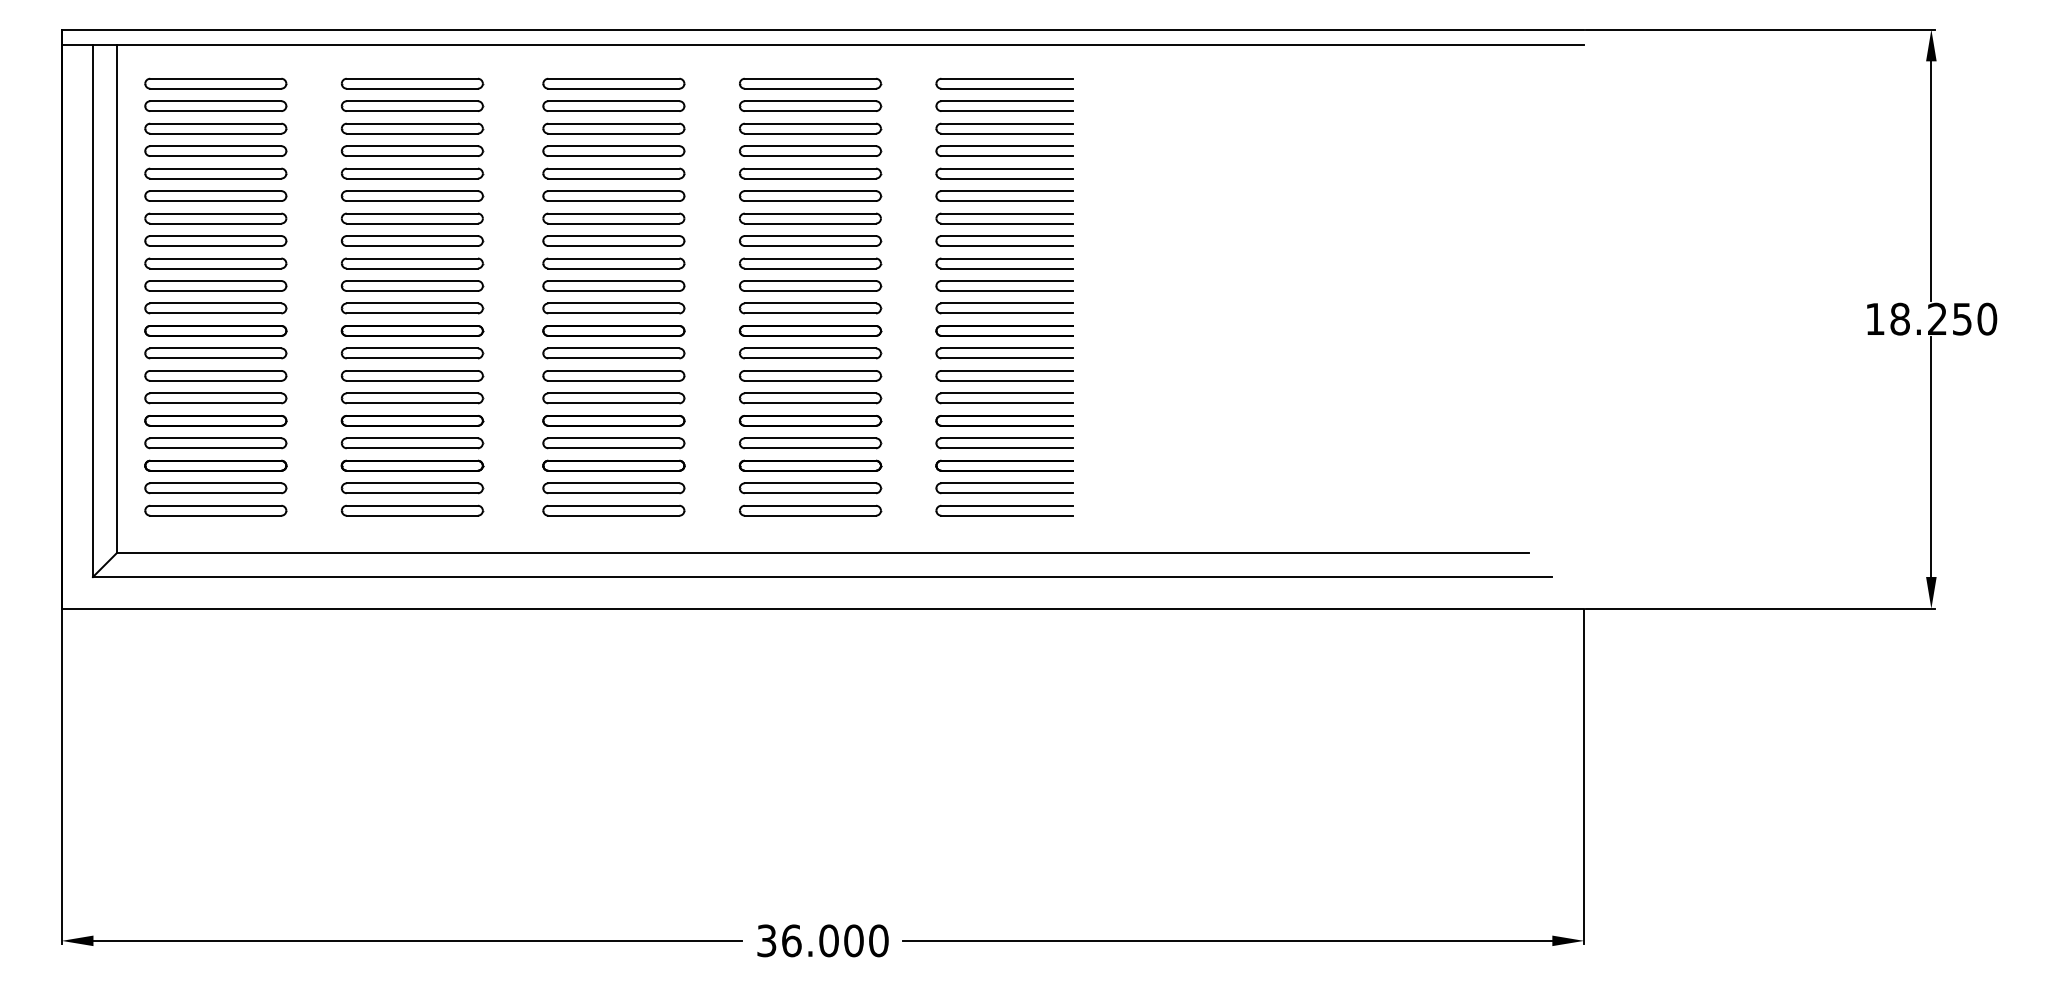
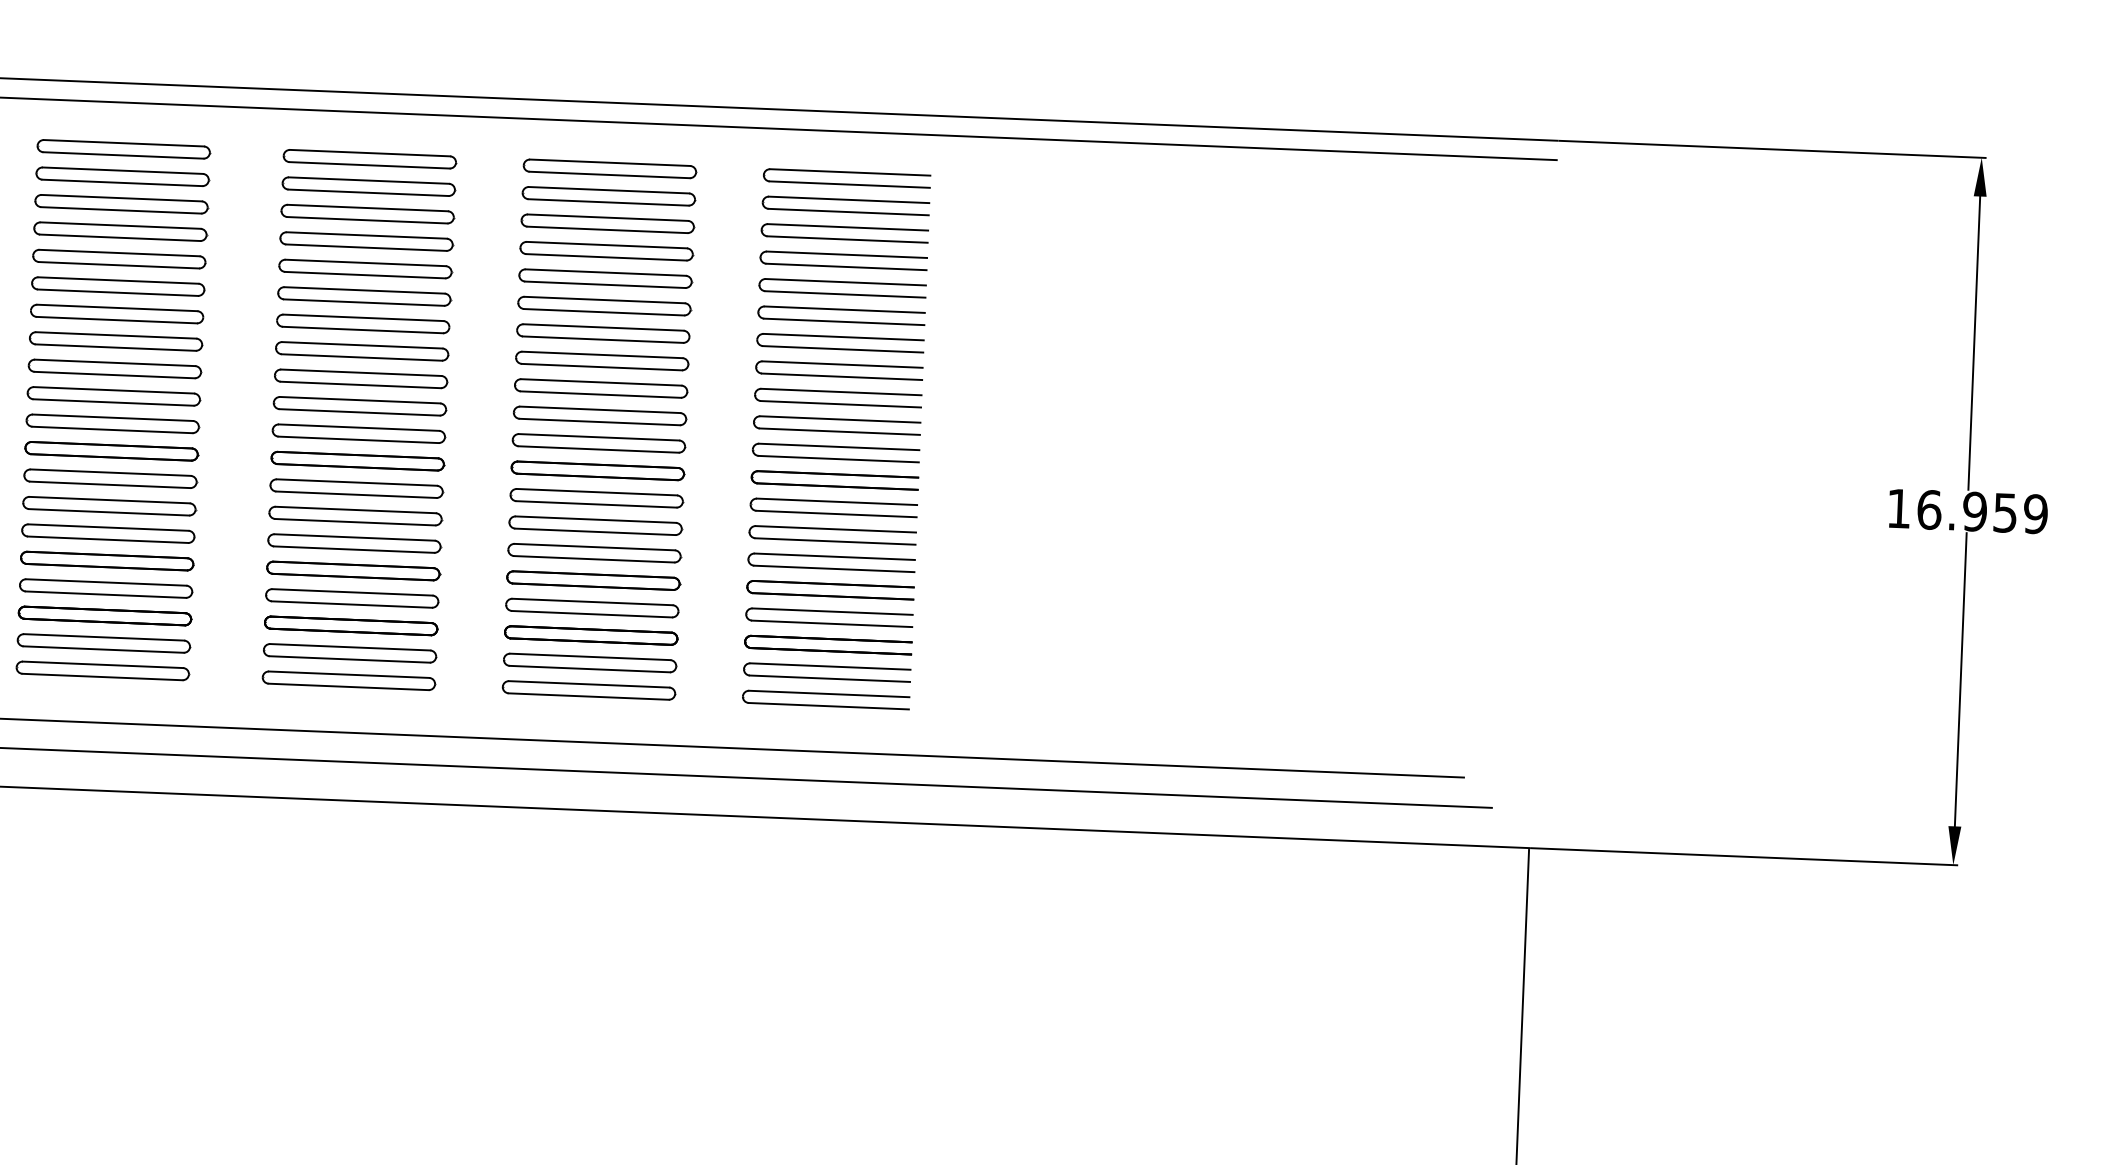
text: (1943, 318) -> (1982, 511), 18.250 -> 16.959

